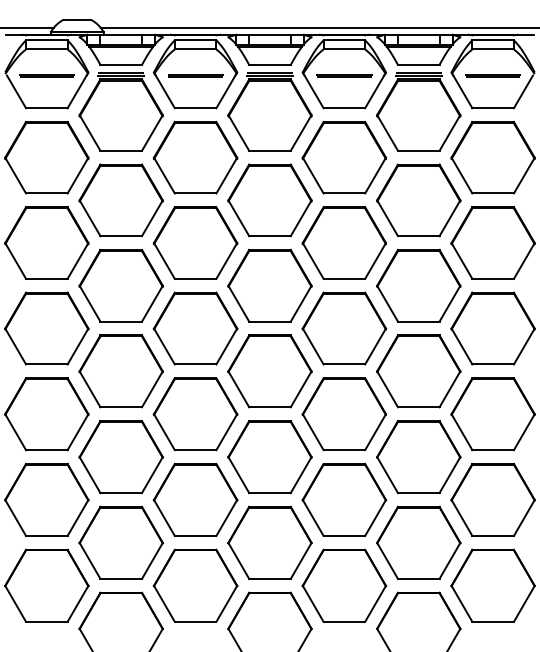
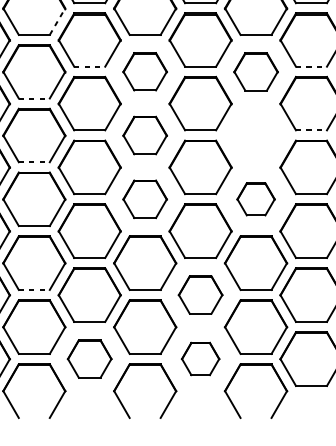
line: (152, 132) -> (57, 21), solid -> dashed
line: (195, 193) -> (89, 66), solid -> dashed
line: (493, 193) -> (311, 66), solid -> dashed
part: (269, 199) -> (144, 71), size x0.7
part: (418, 200) -> (255, 71), size x0.7
line: (121, 236) -> (34, 98), solid -> dashed
line: (493, 278) -> (311, 130), solid -> dashed
part: (269, 285) -> (144, 135), size x0.7
part: (418, 285) -> (255, 135), removed
line: (121, 321) -> (34, 162), solid -> dashed
part: (269, 371) -> (144, 199), size x0.7
part: (418, 371) -> (255, 199), size x0.6
line: (121, 493) -> (34, 290), solid -> dashed
part: (344, 499) -> (200, 294), size x0.7
part: (195, 585) -> (89, 358), size x0.7
part: (344, 585) -> (200, 358), size x0.6

